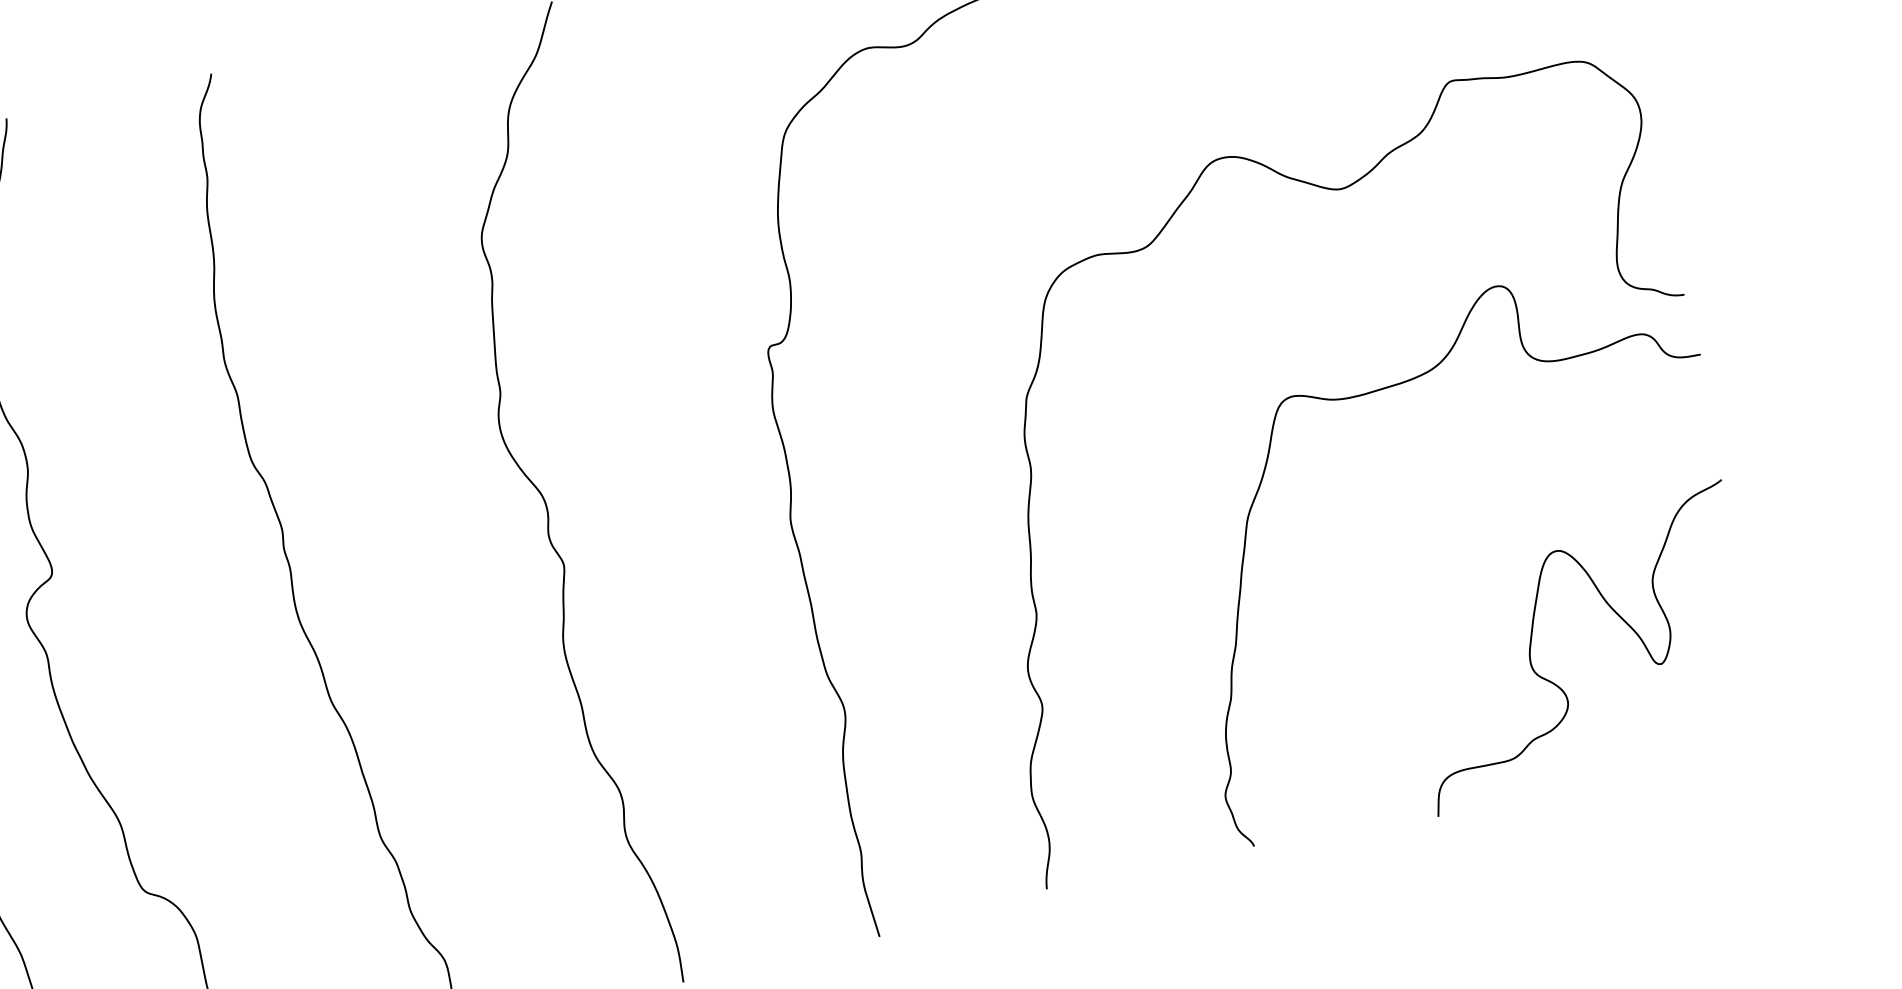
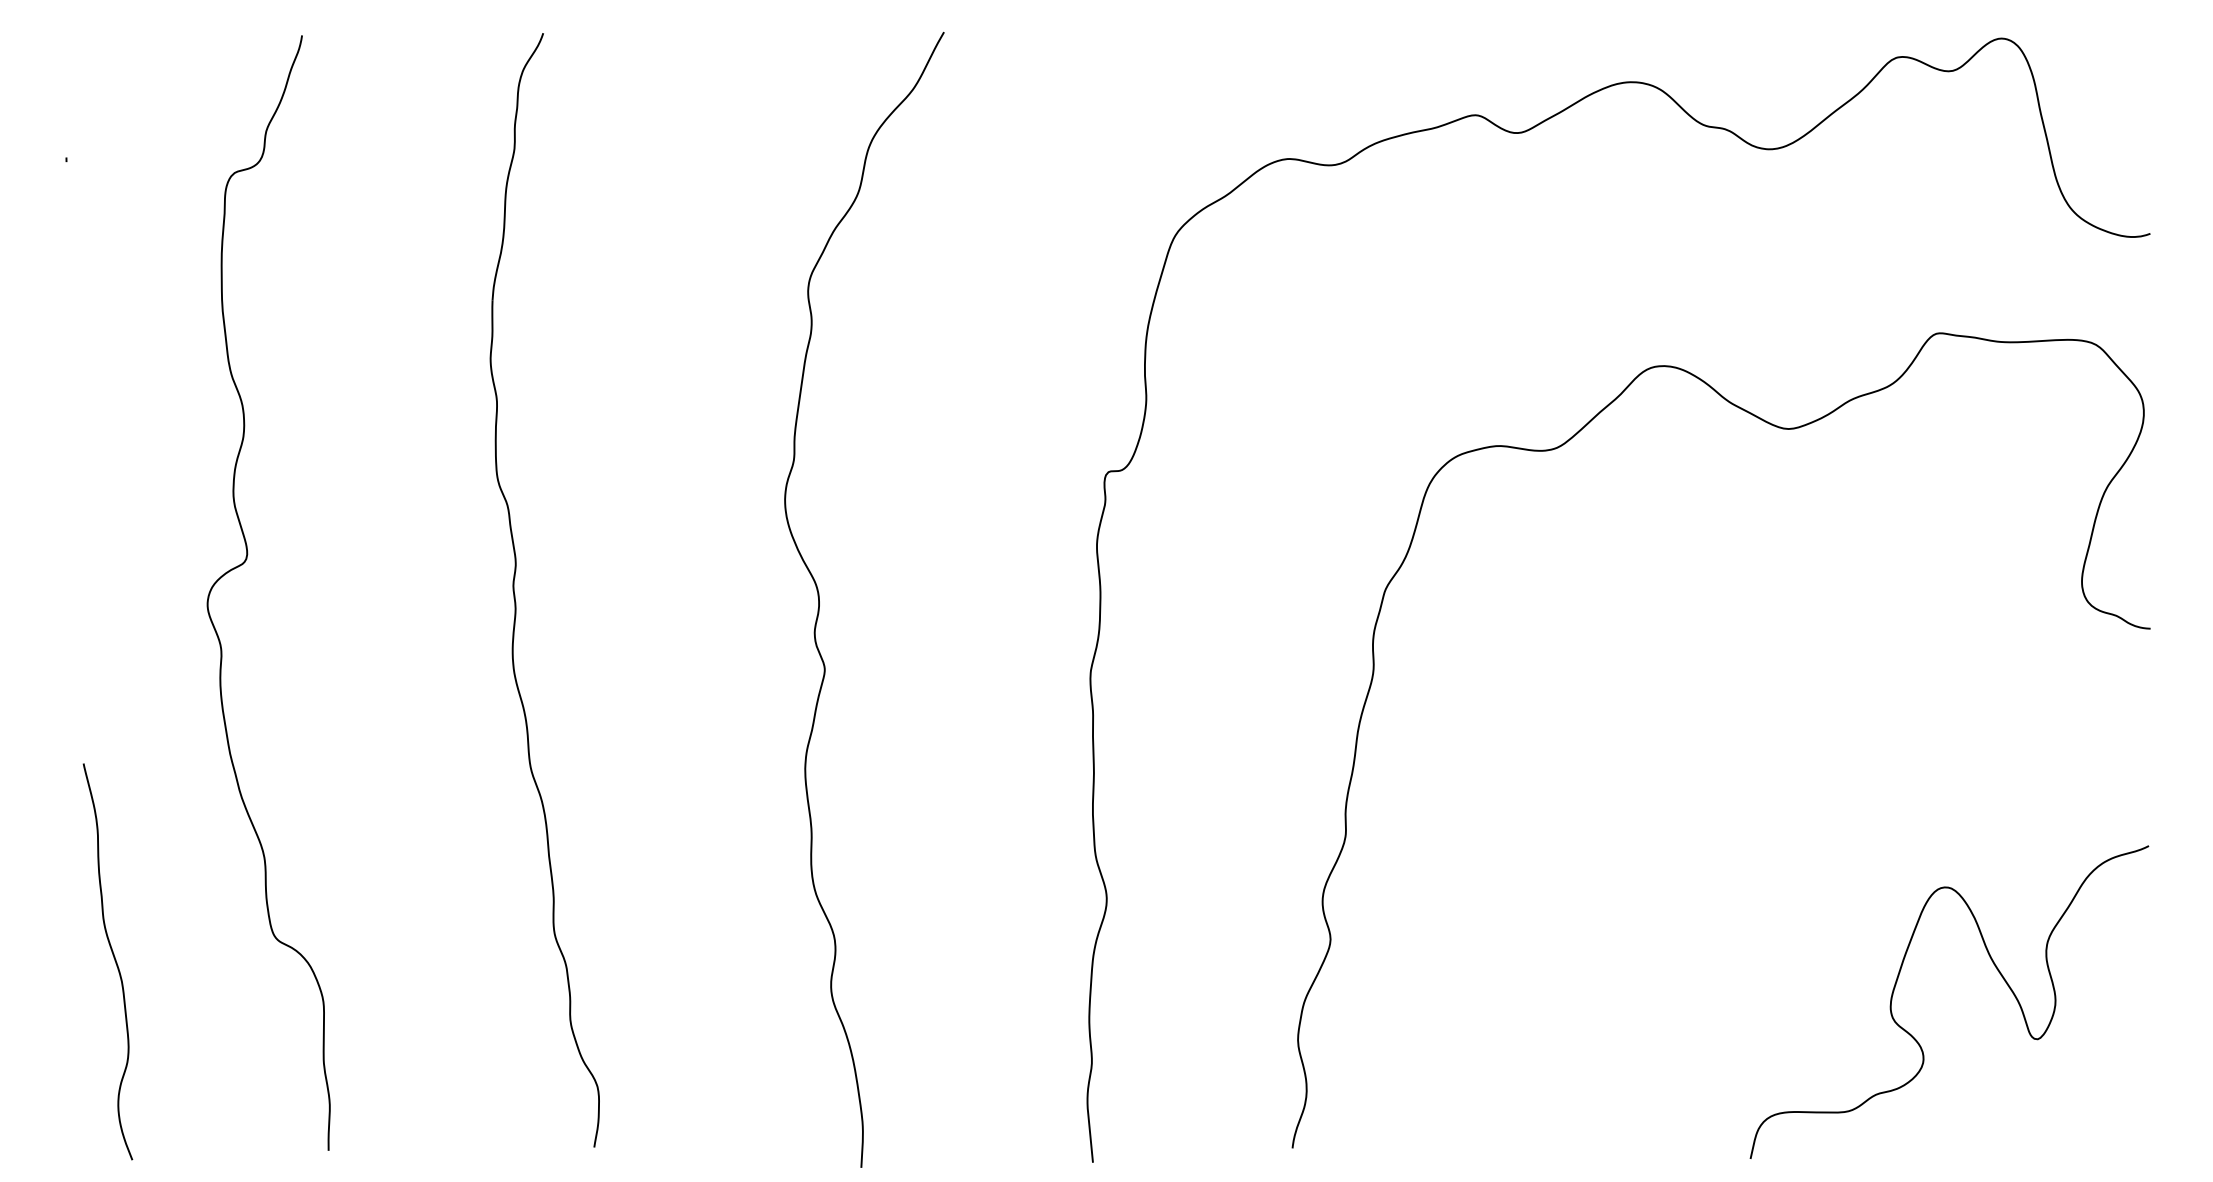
curve: (1397, 385) -> (1806, 663), removed

